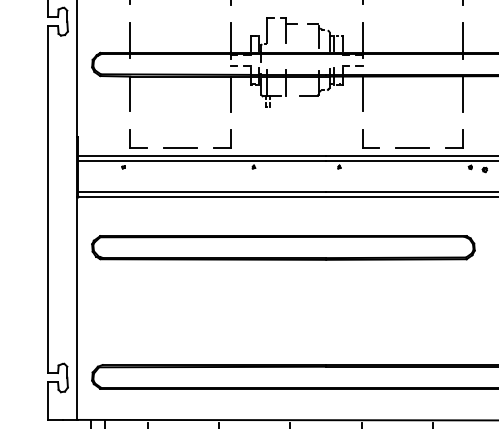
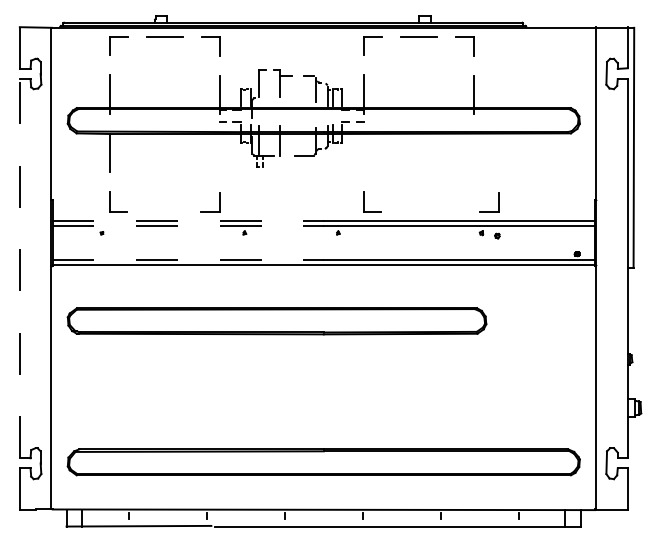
line: (362, 93) -> (363, 152), removed
line: (230, 94) -> (219, 153), removed
line: (463, 94) -> (473, 153), removed
part: (463, 139) -> (498, 202), moved
line: (180, 147) -> (164, 211), removed
line: (412, 147) -> (418, 211), removed
line: (202, 155) -> (188, 220), solid -> dashed
line: (202, 161) -> (188, 226), solid -> dashed
line: (202, 192) -> (188, 260), solid -> dashed
line: (47, 199) -> (19, 268), solid -> dashed

